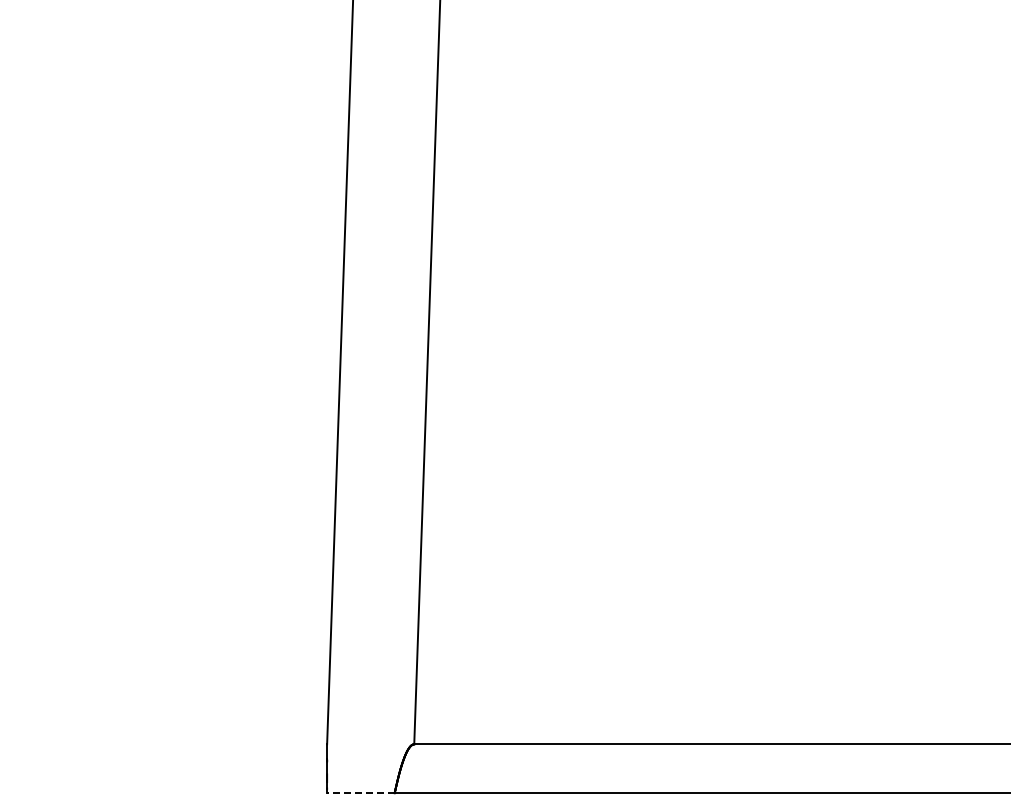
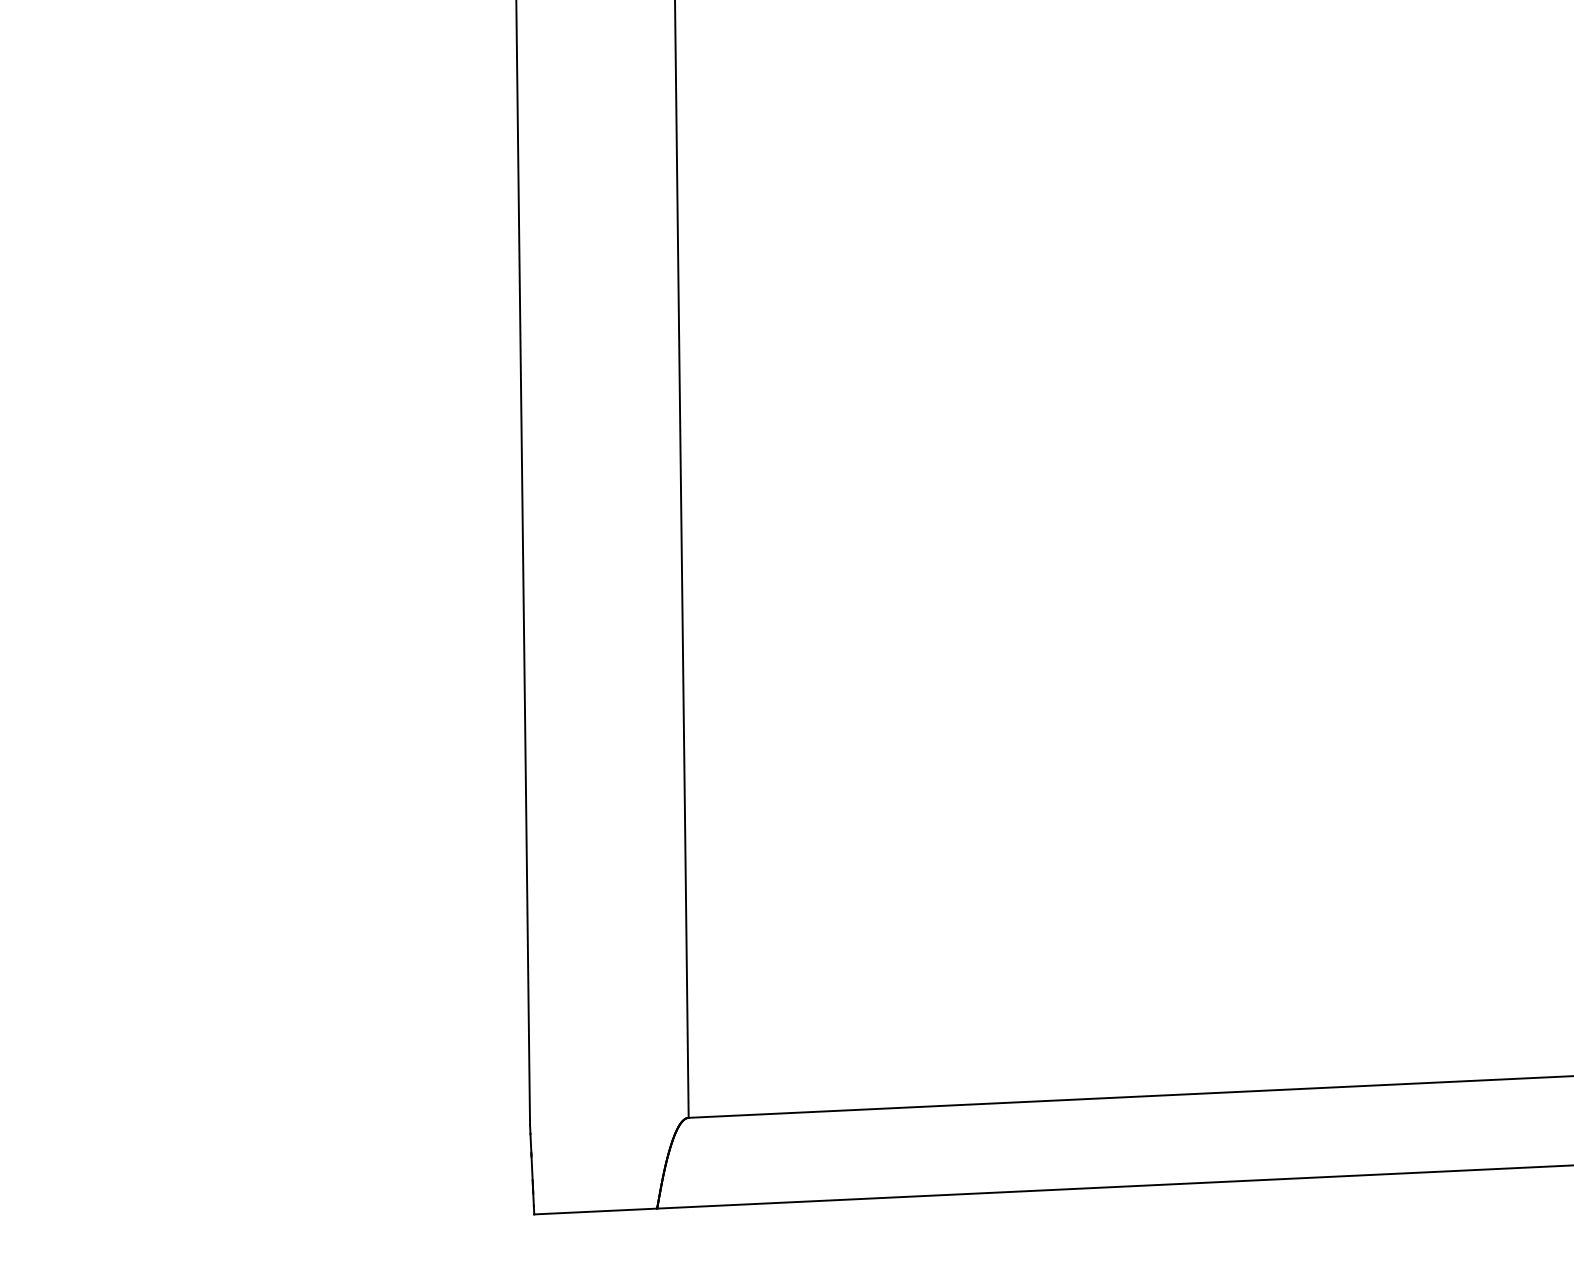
line: (360, 793) -> (595, 1211), dashed -> solid

